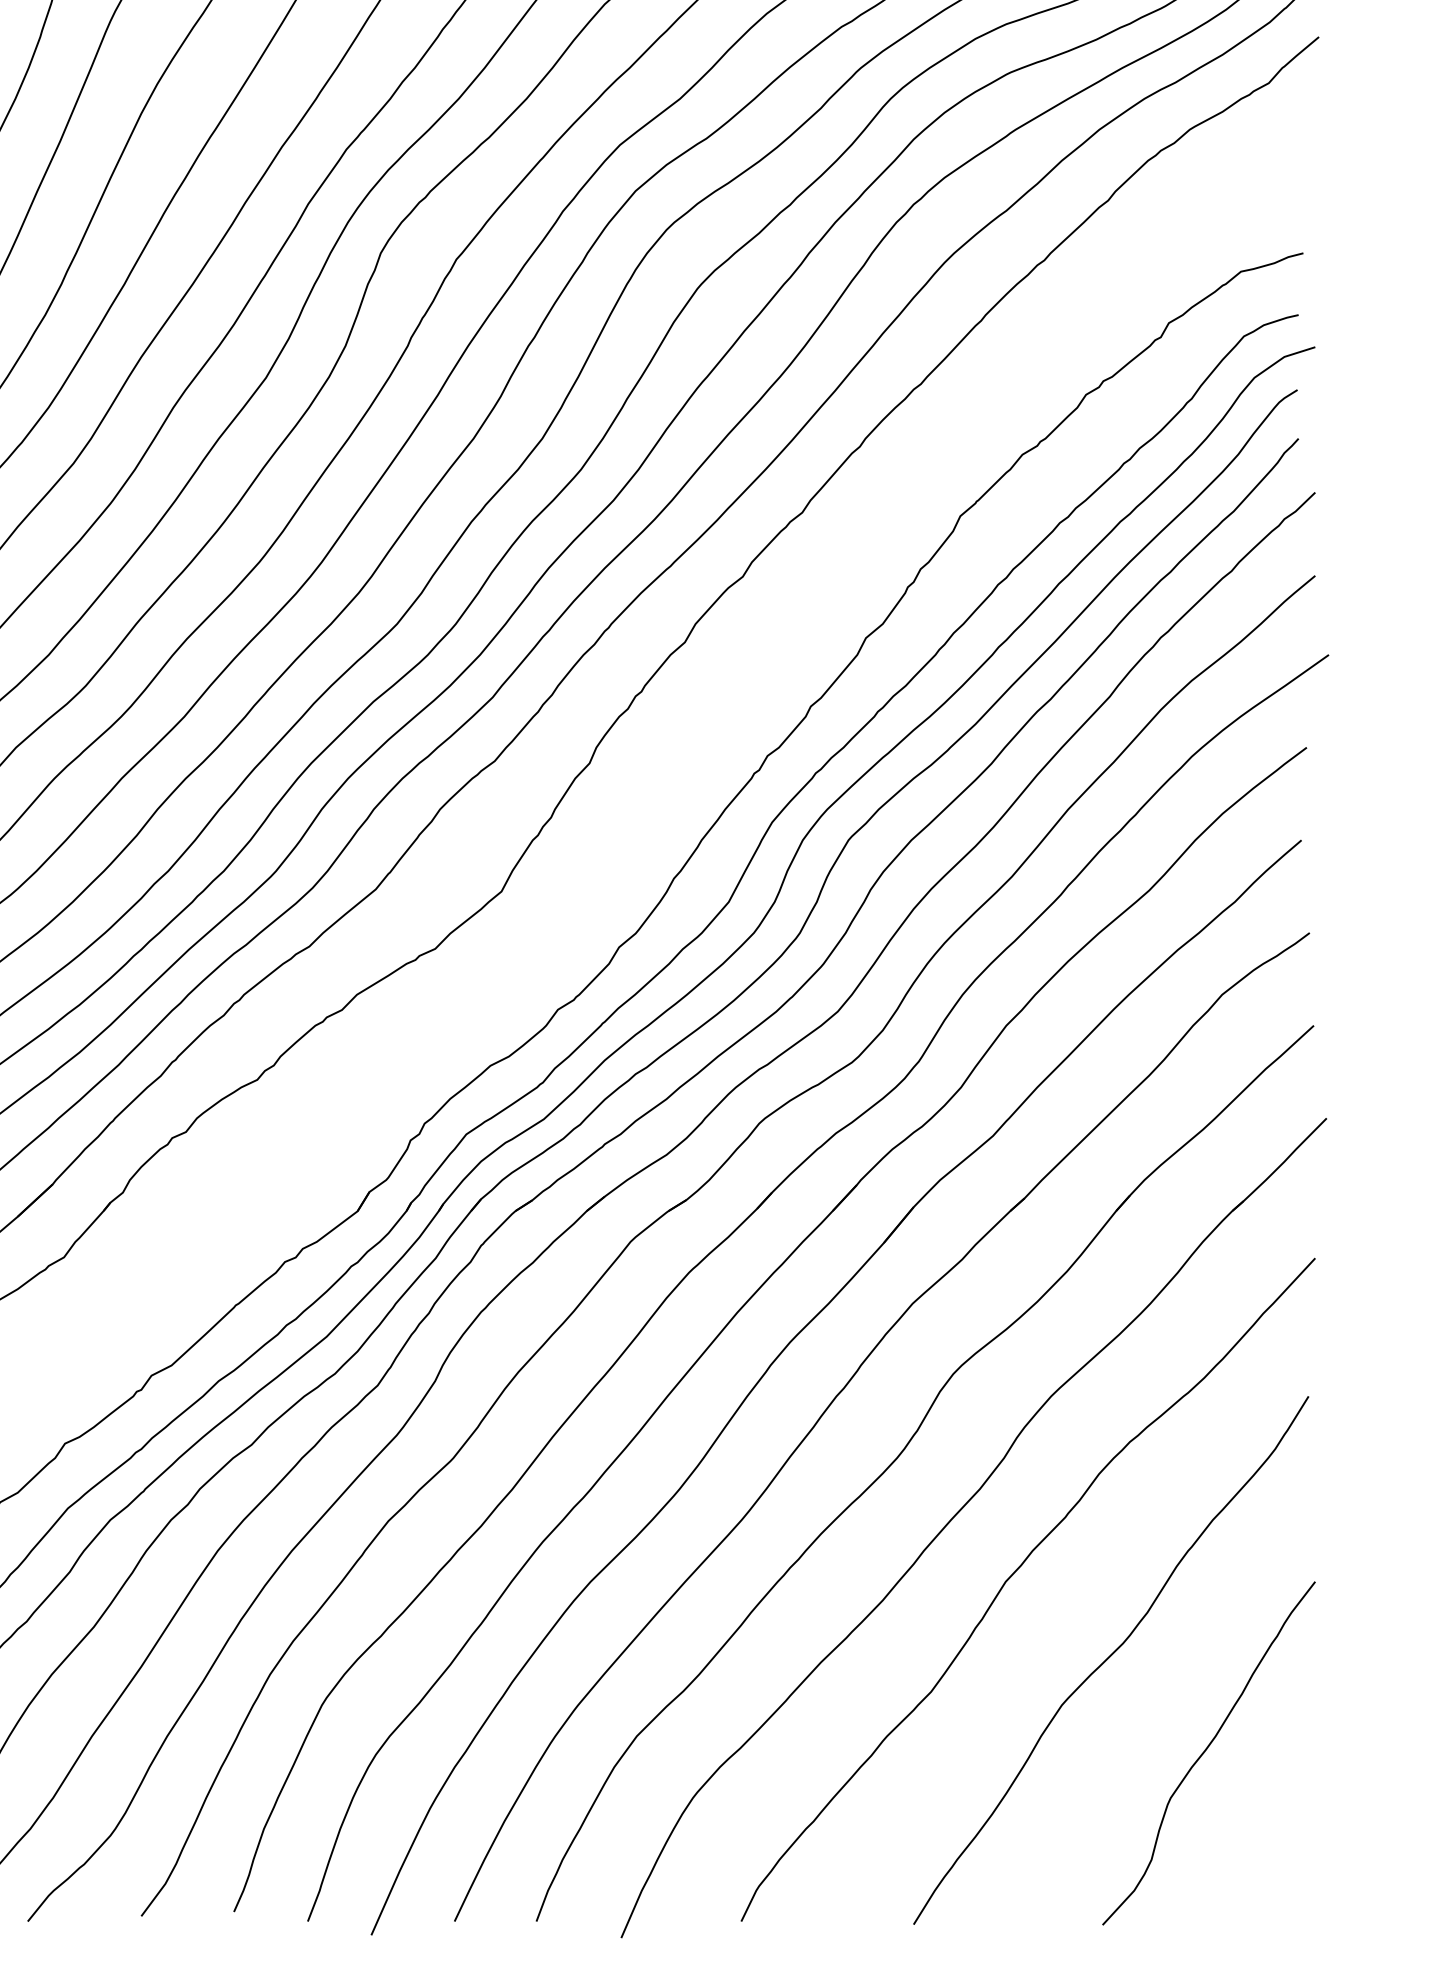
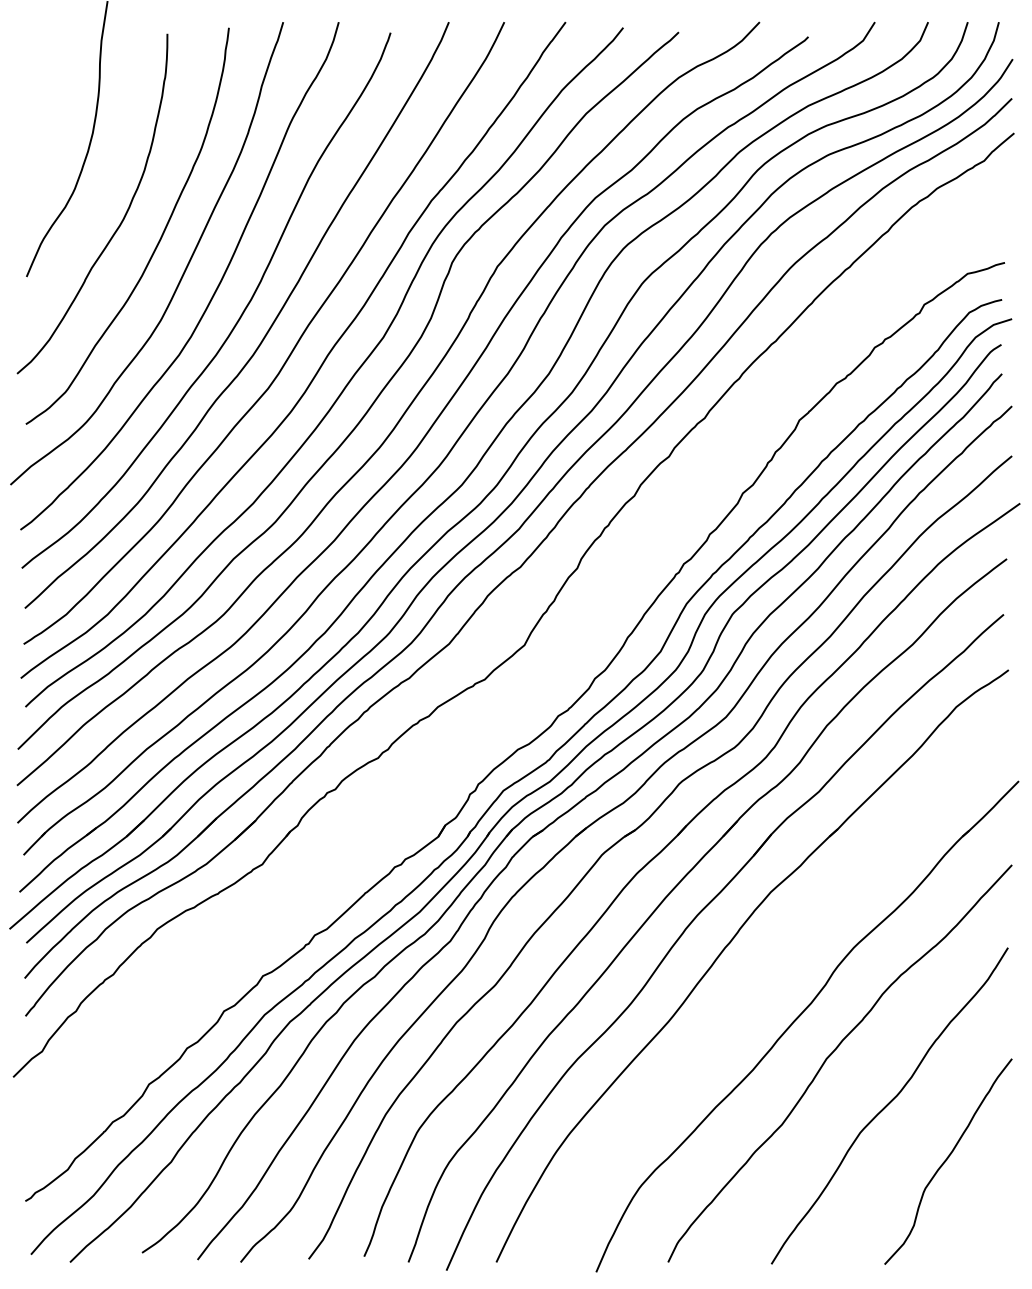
part: (903, 1452) -> (765, 981), removed

